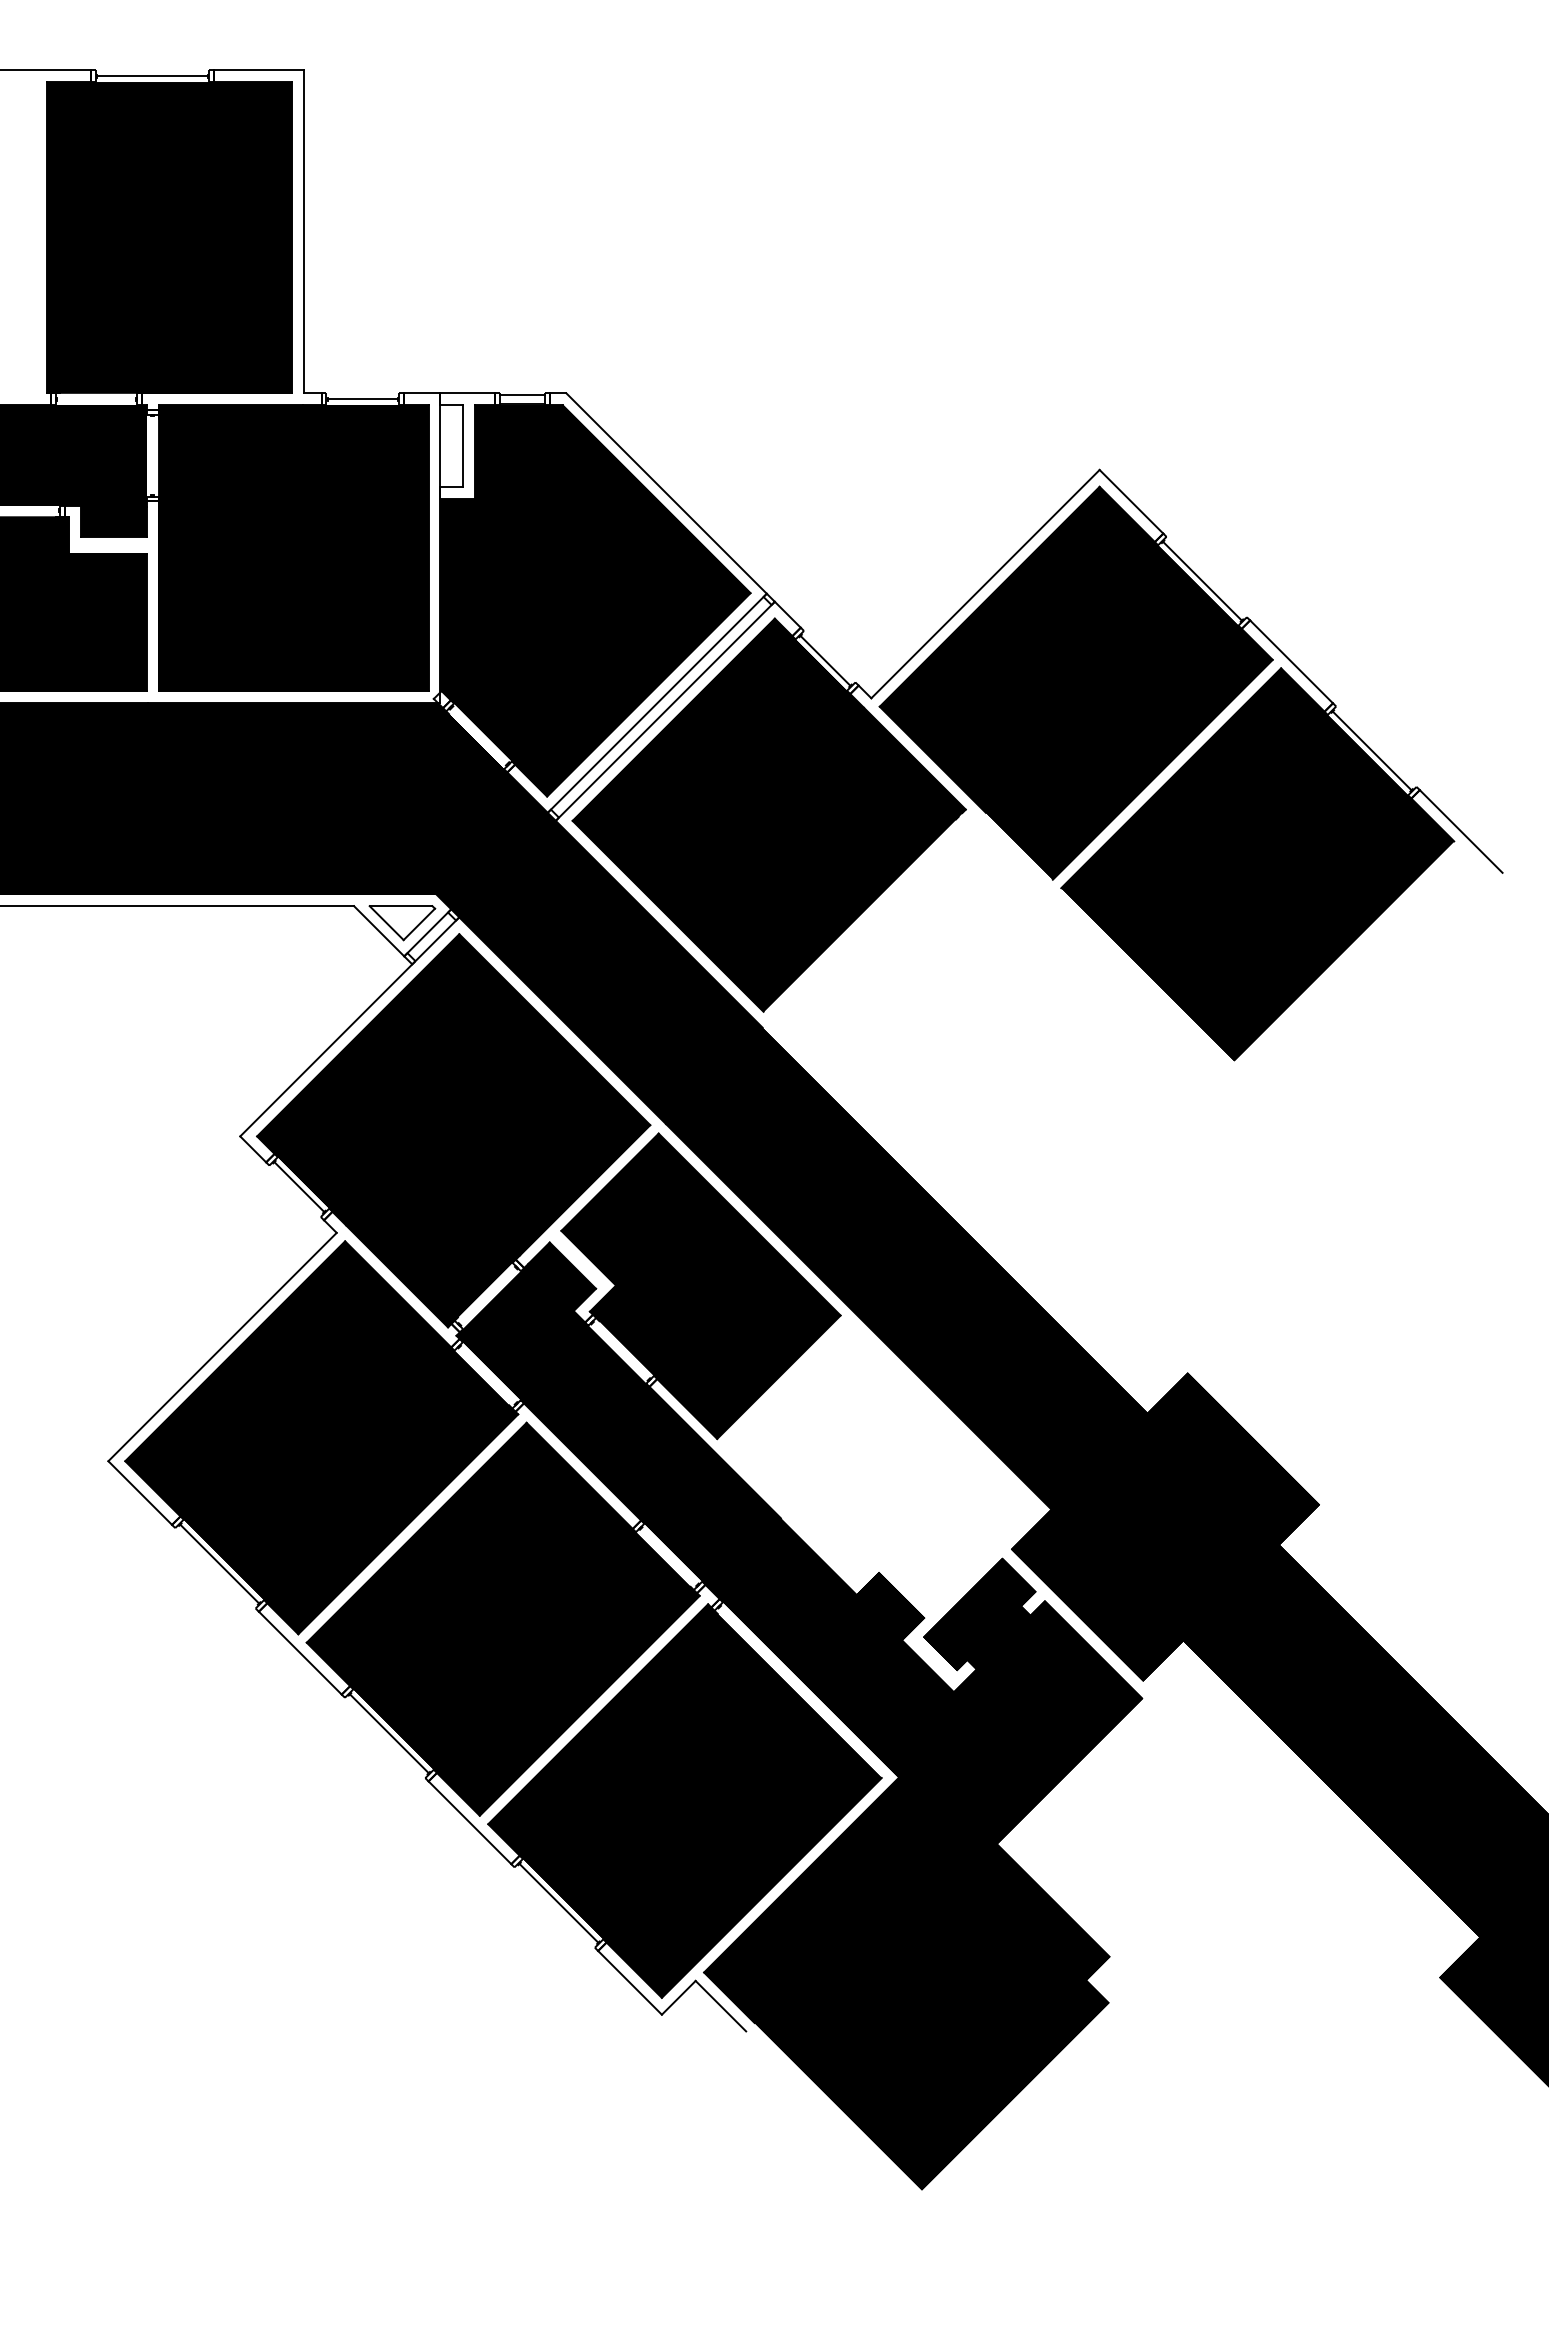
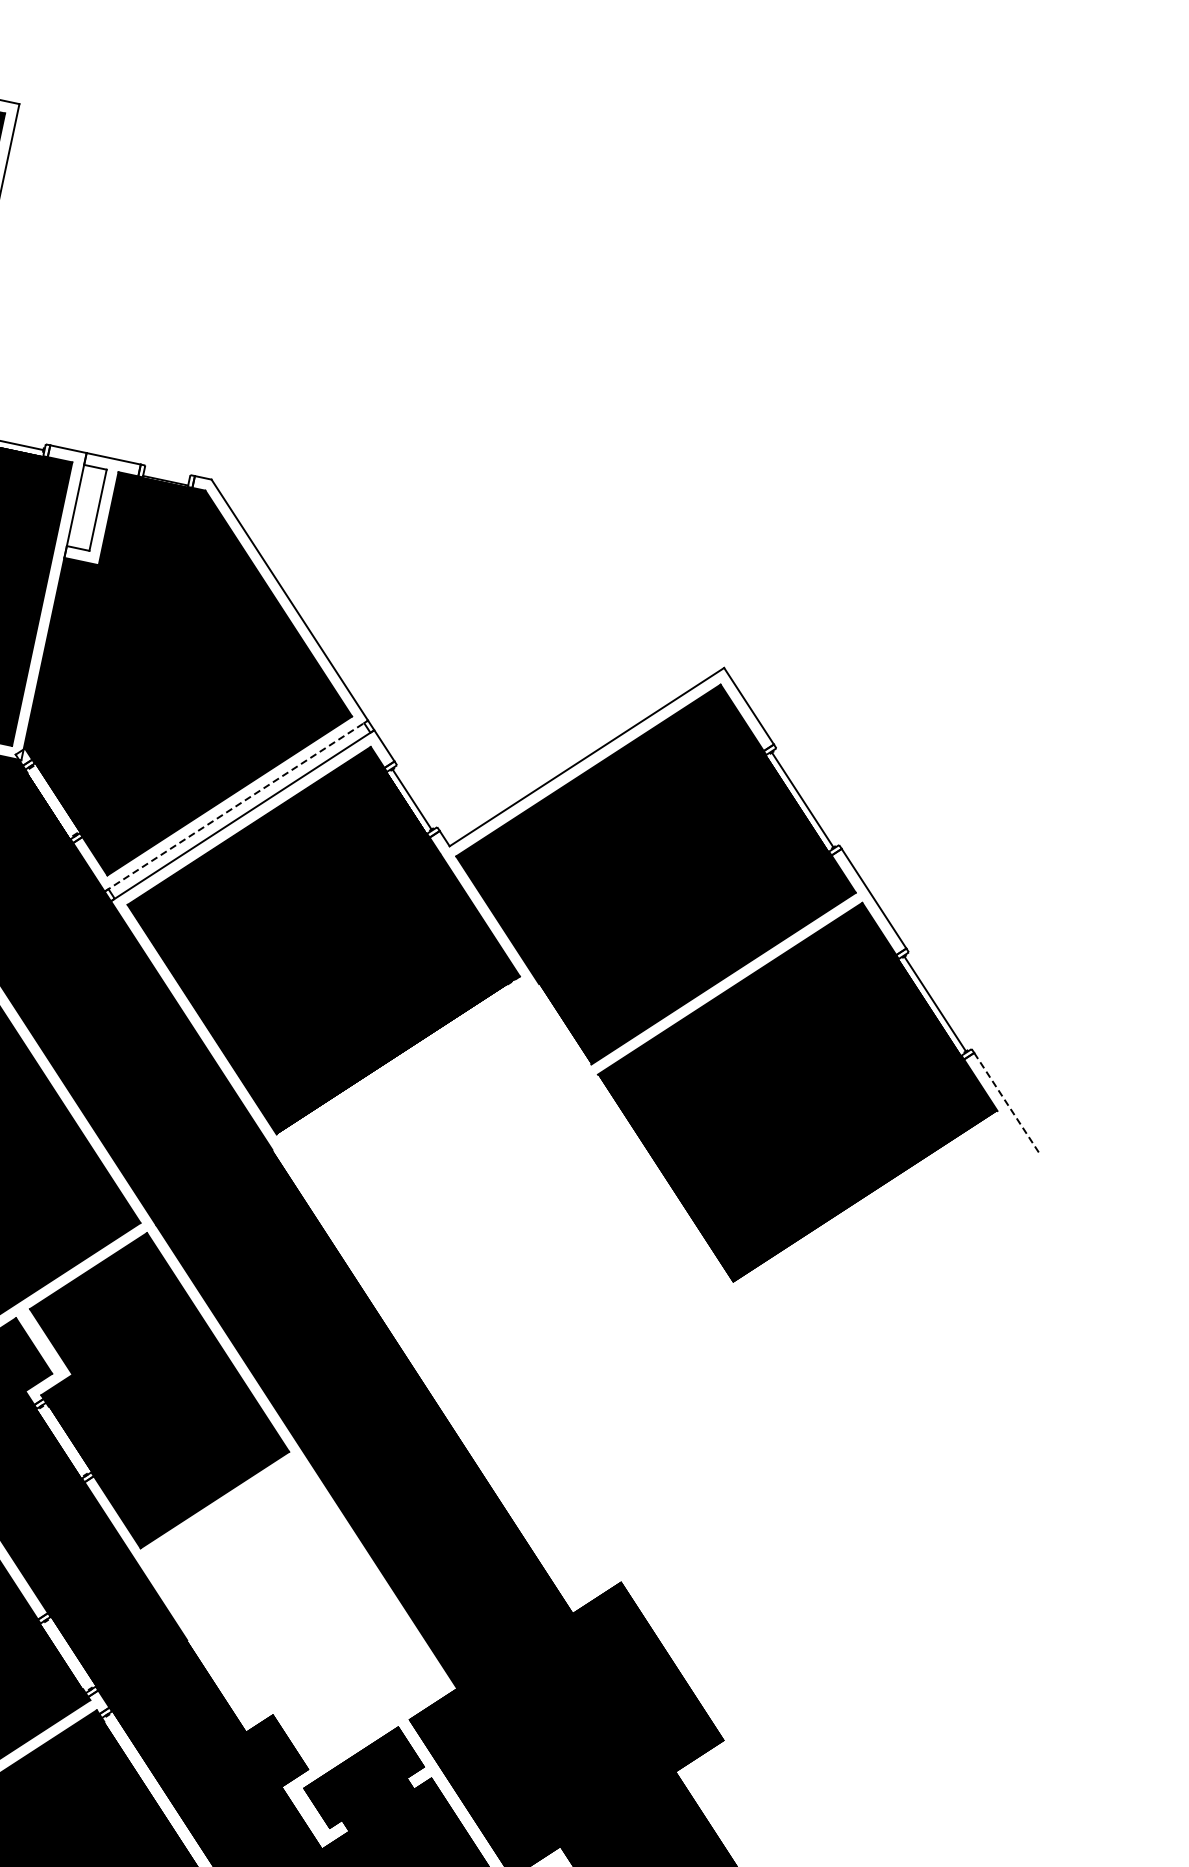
line: (522, 394) -> (167, 471), removed
line: (657, 703) -> (236, 806), solid -> dashed
line: (1461, 831) -> (1006, 1102), solid -> dashed

